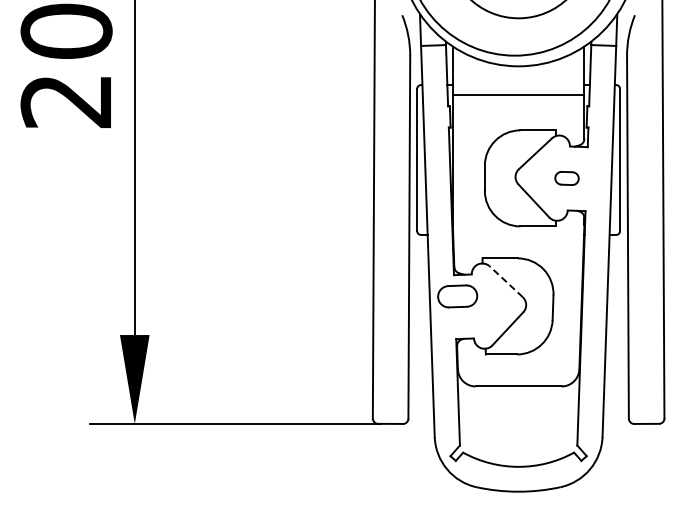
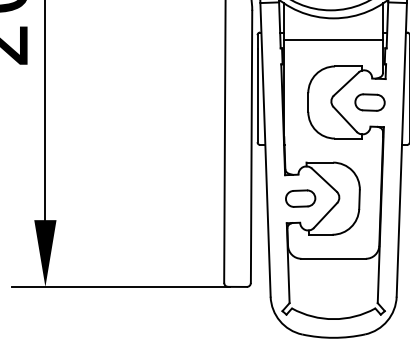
part: (566, 178) -> (369, 102), size x1.67
line: (506, 281) -> (324, 179), dashed -> solid
part: (457, 296) -> (300, 198), moved

